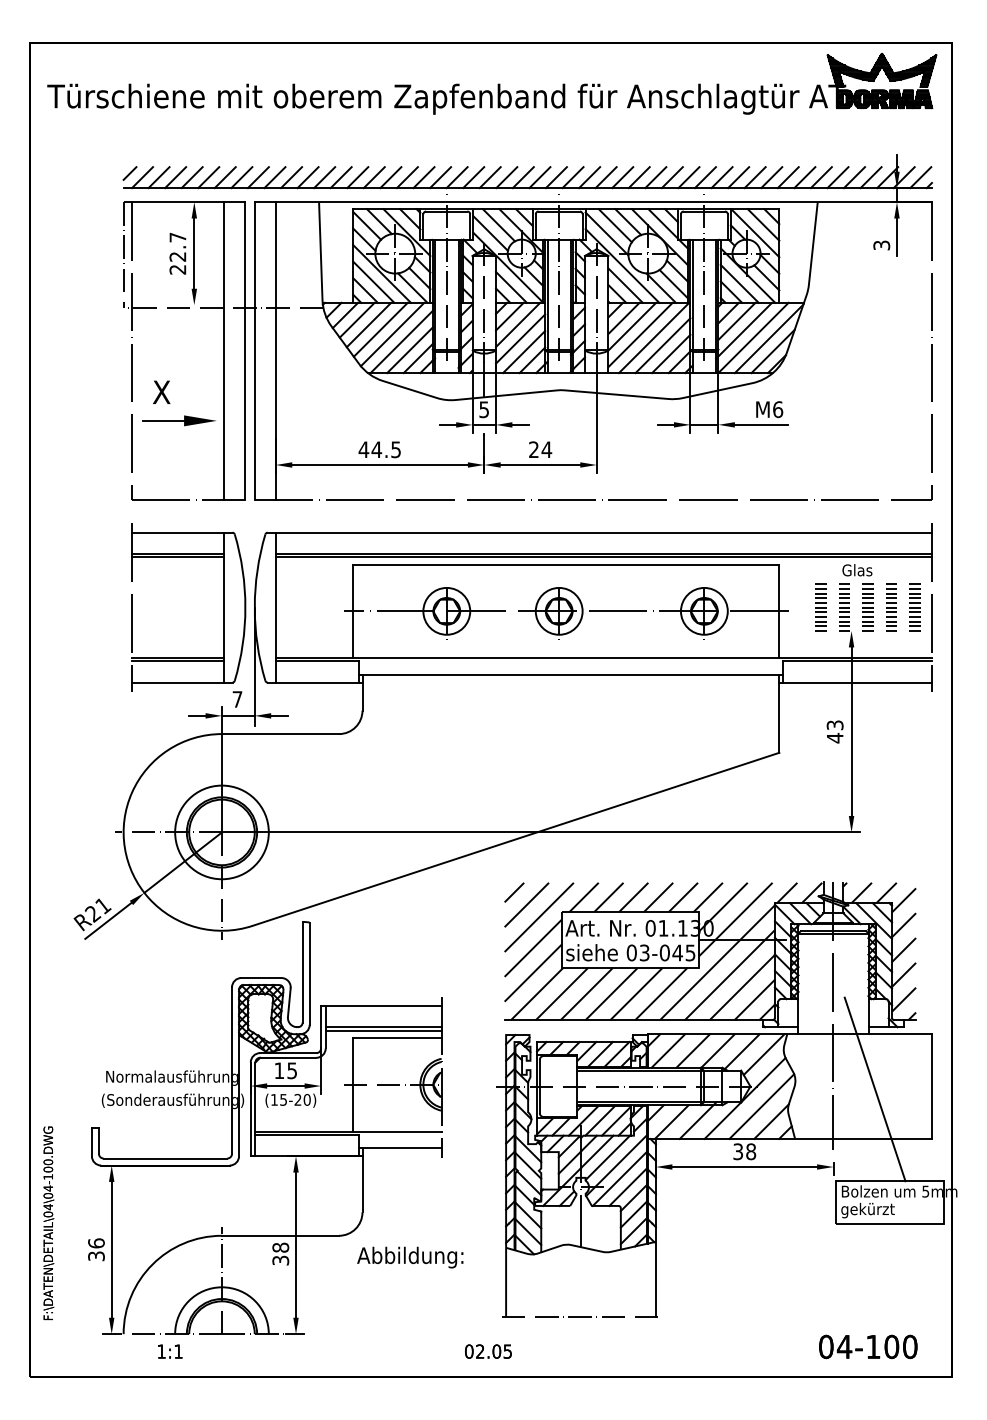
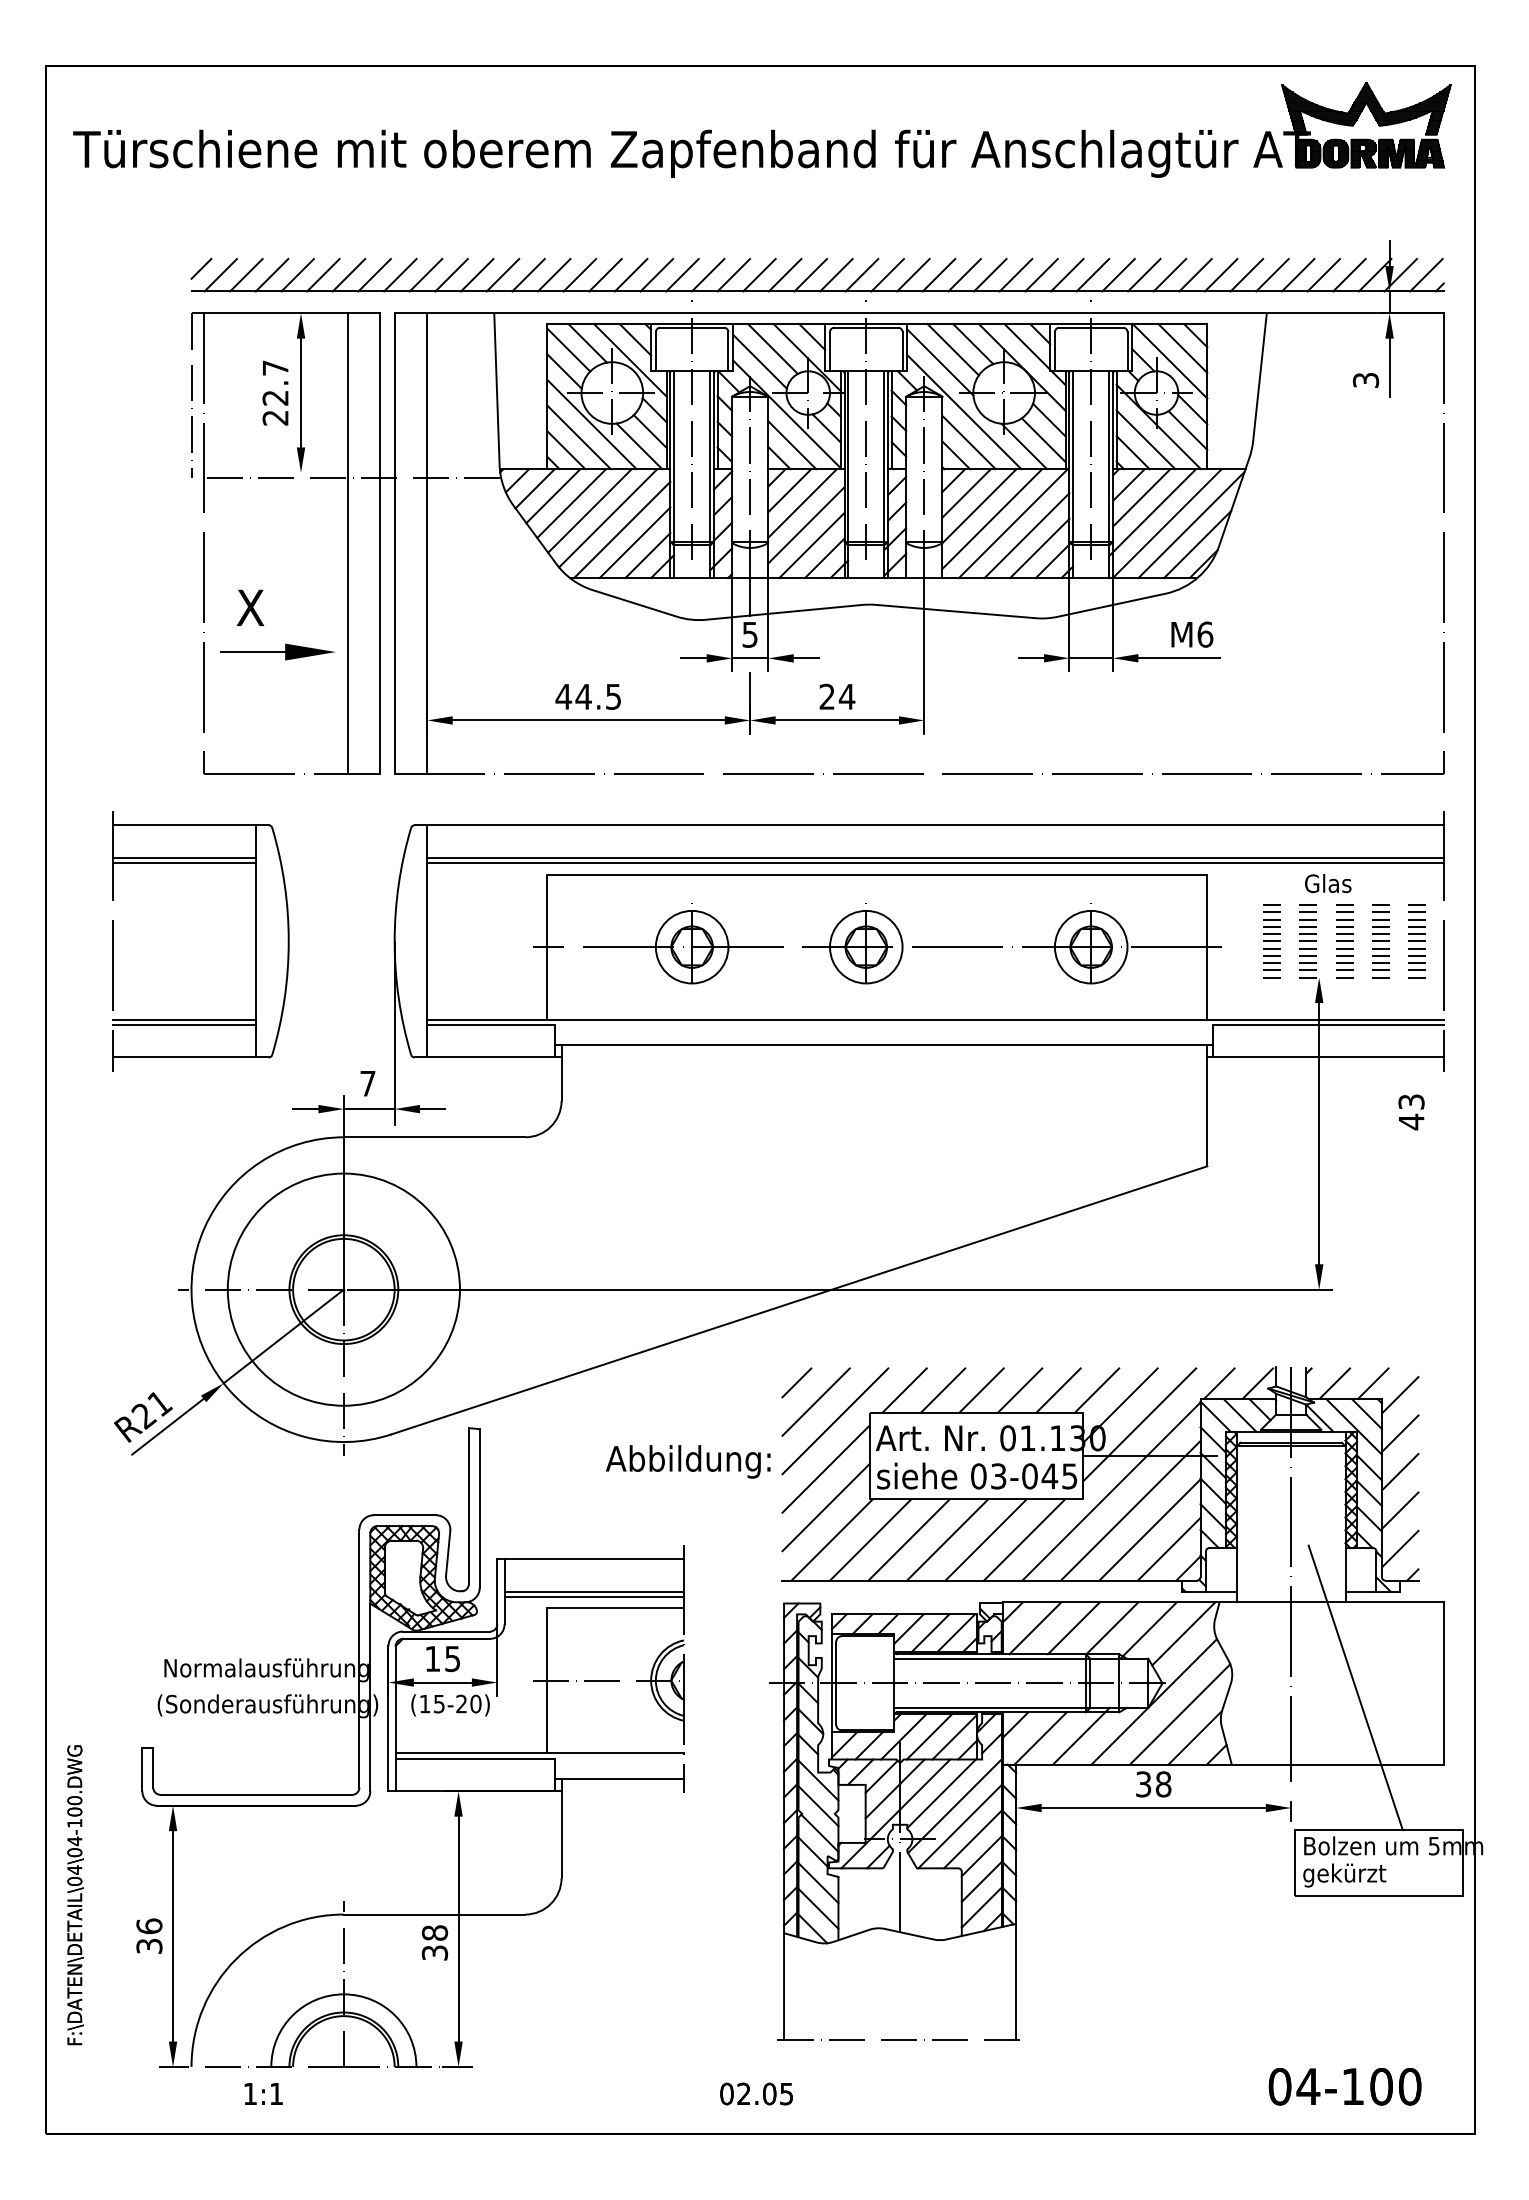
part: (223, 607) -> (254, 941), moved
text: (834, 731) -> (1410, 1111), moved
circle: (221, 832) -> (343, 1289), size x1.6
text: (410, 1257) -> (688, 1461), moved

